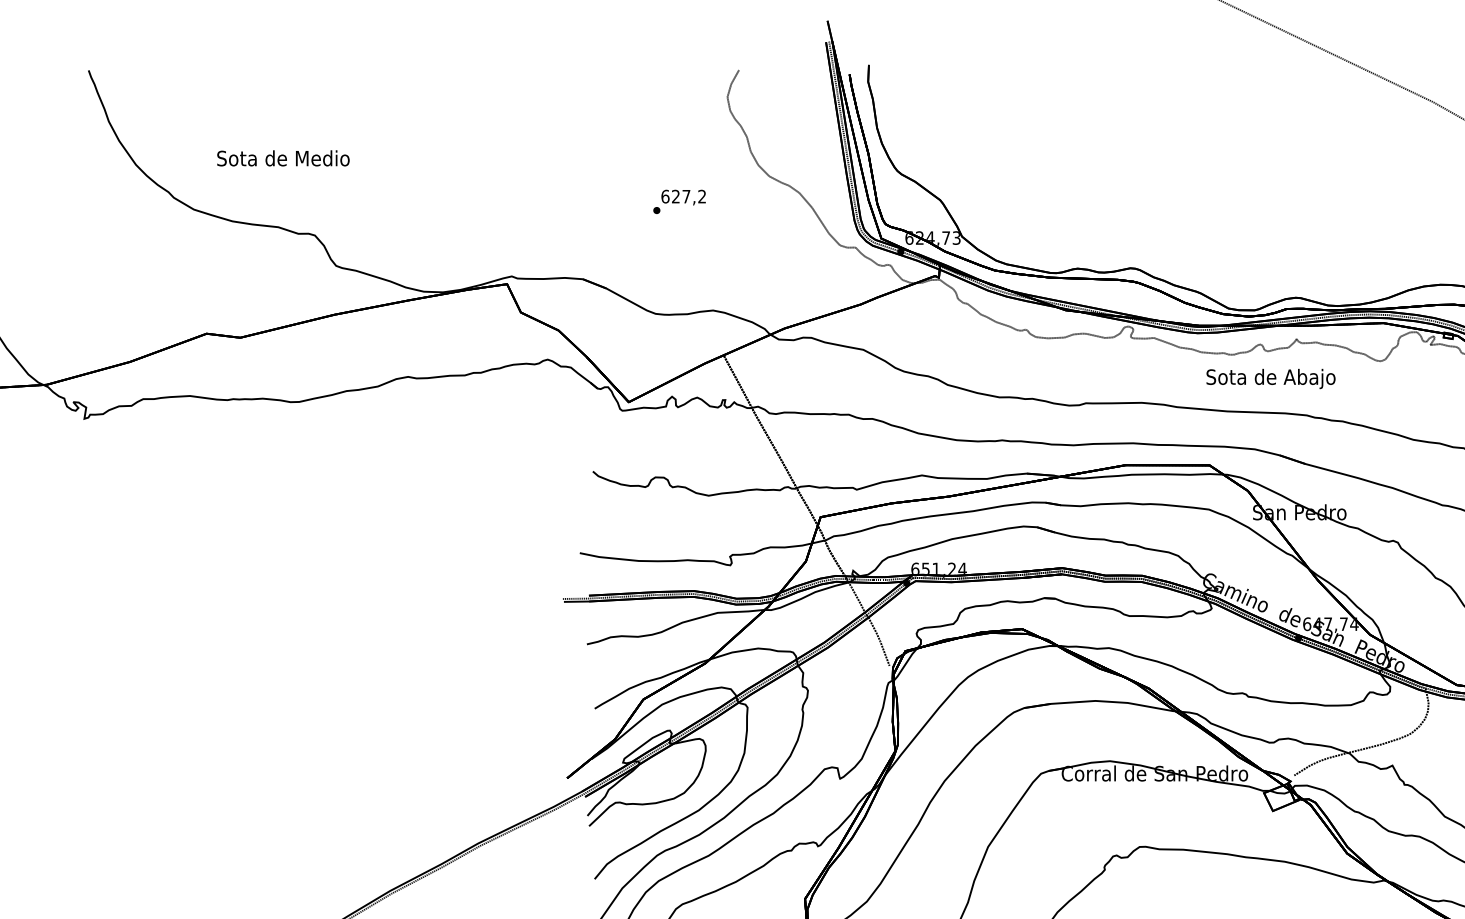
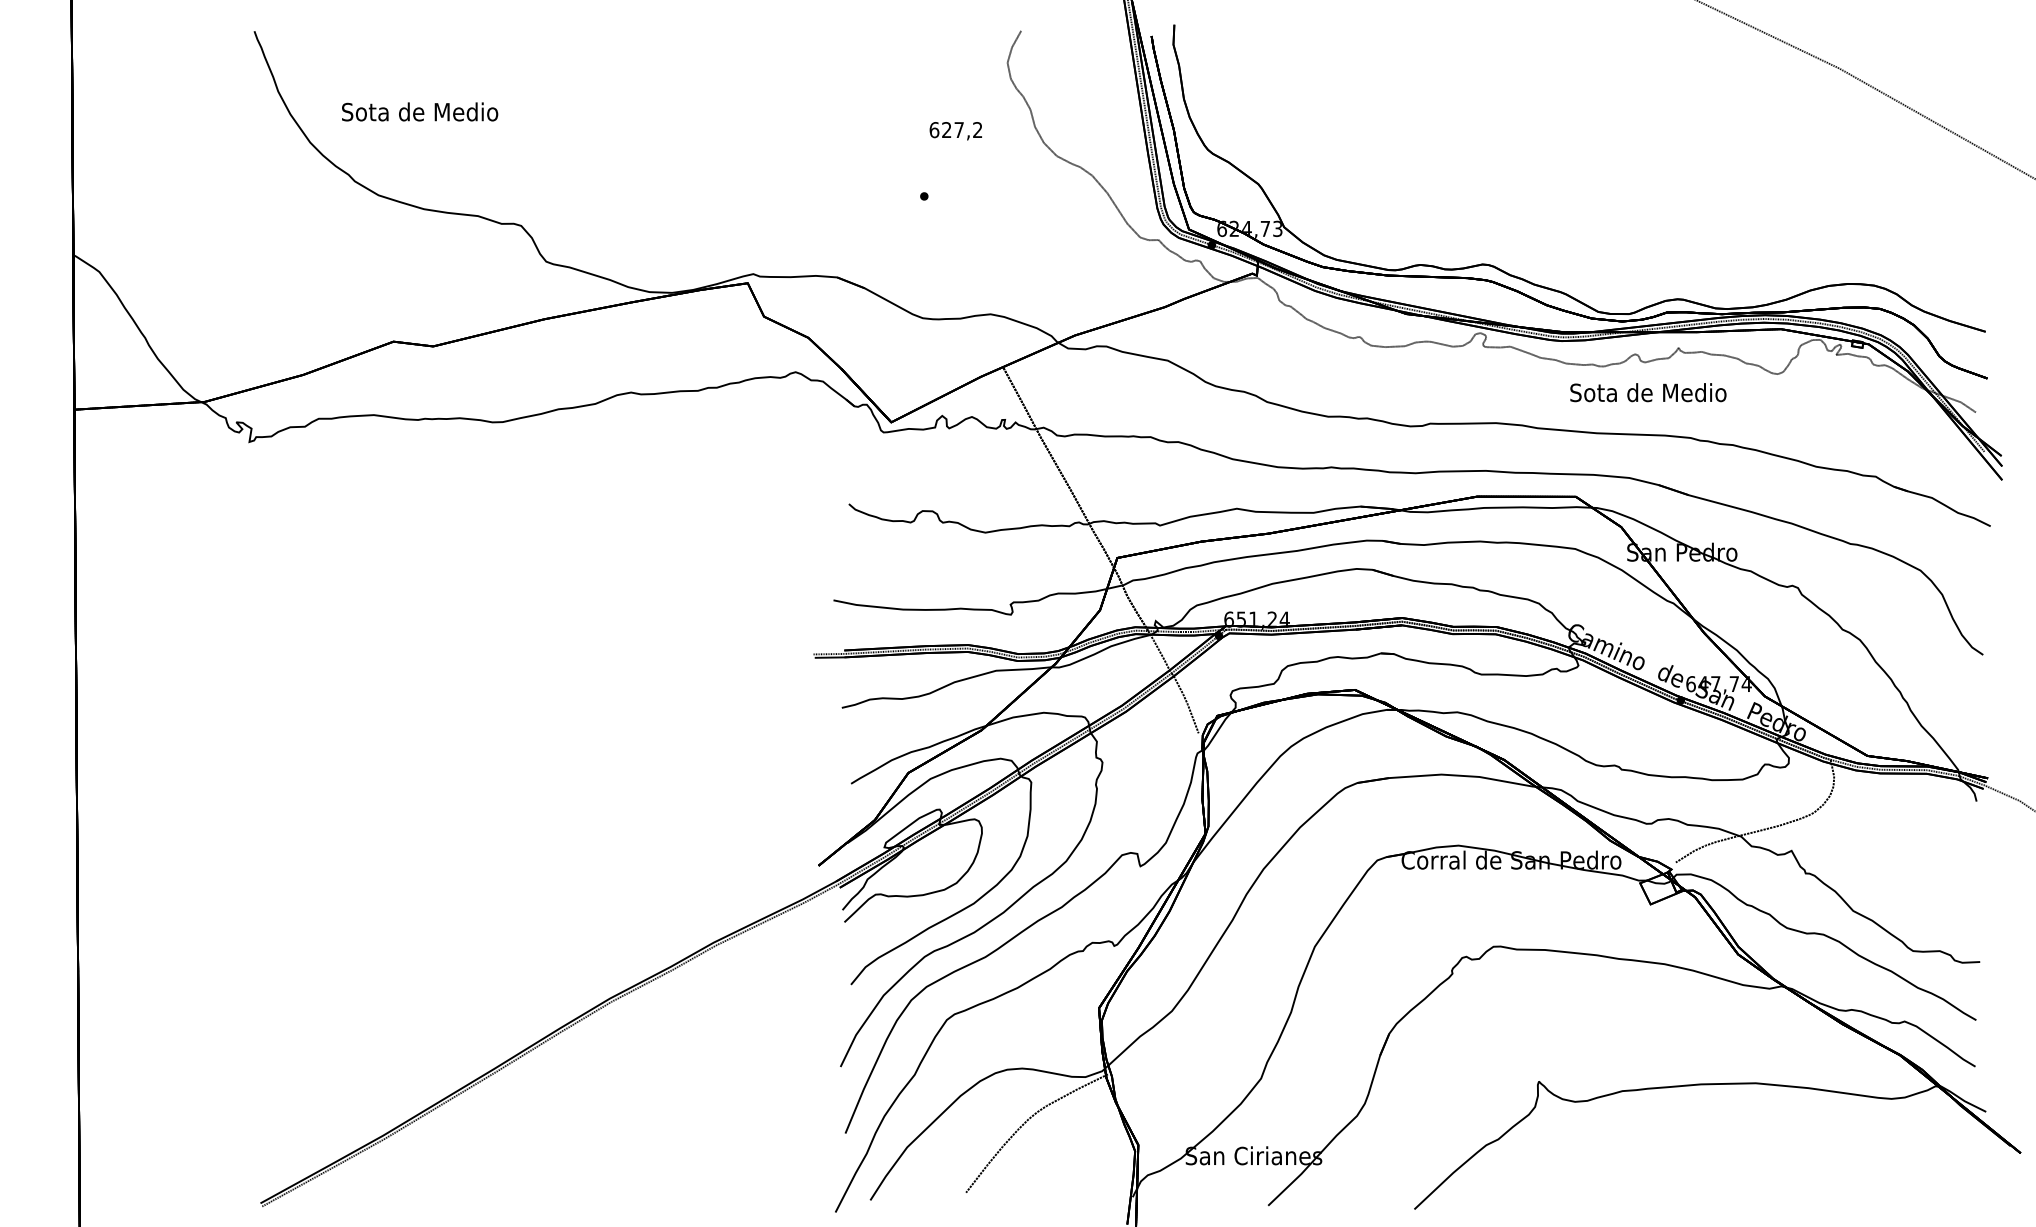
text: (283, 158) -> (420, 111), moved
text: (683, 197) -> (955, 131), moved
text: (1271, 378) -> (1648, 394), Sota de Abajo -> Sota de Medio

